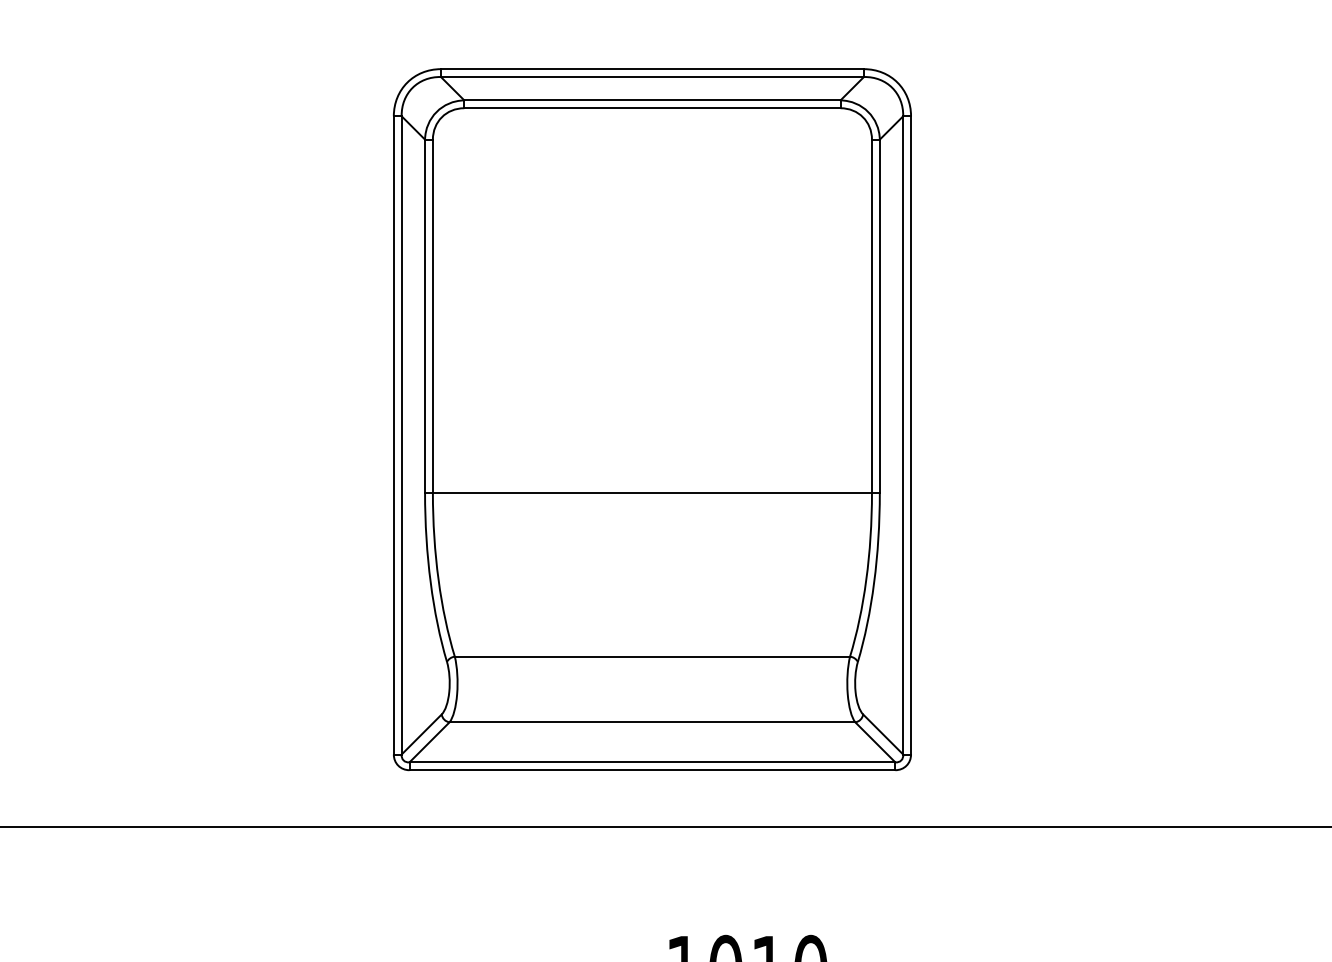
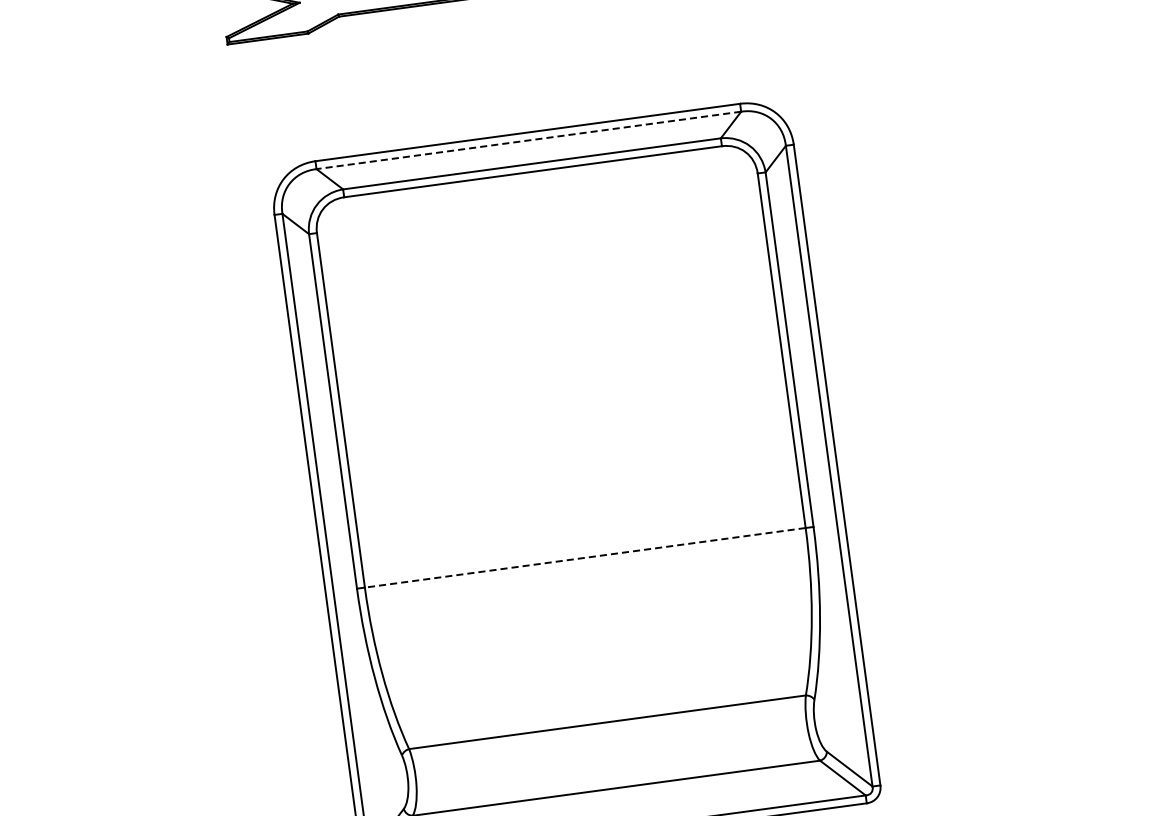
line: (652, 77) -> (528, 140), solid -> dashed
line: (652, 492) -> (585, 557), solid -> dashed

